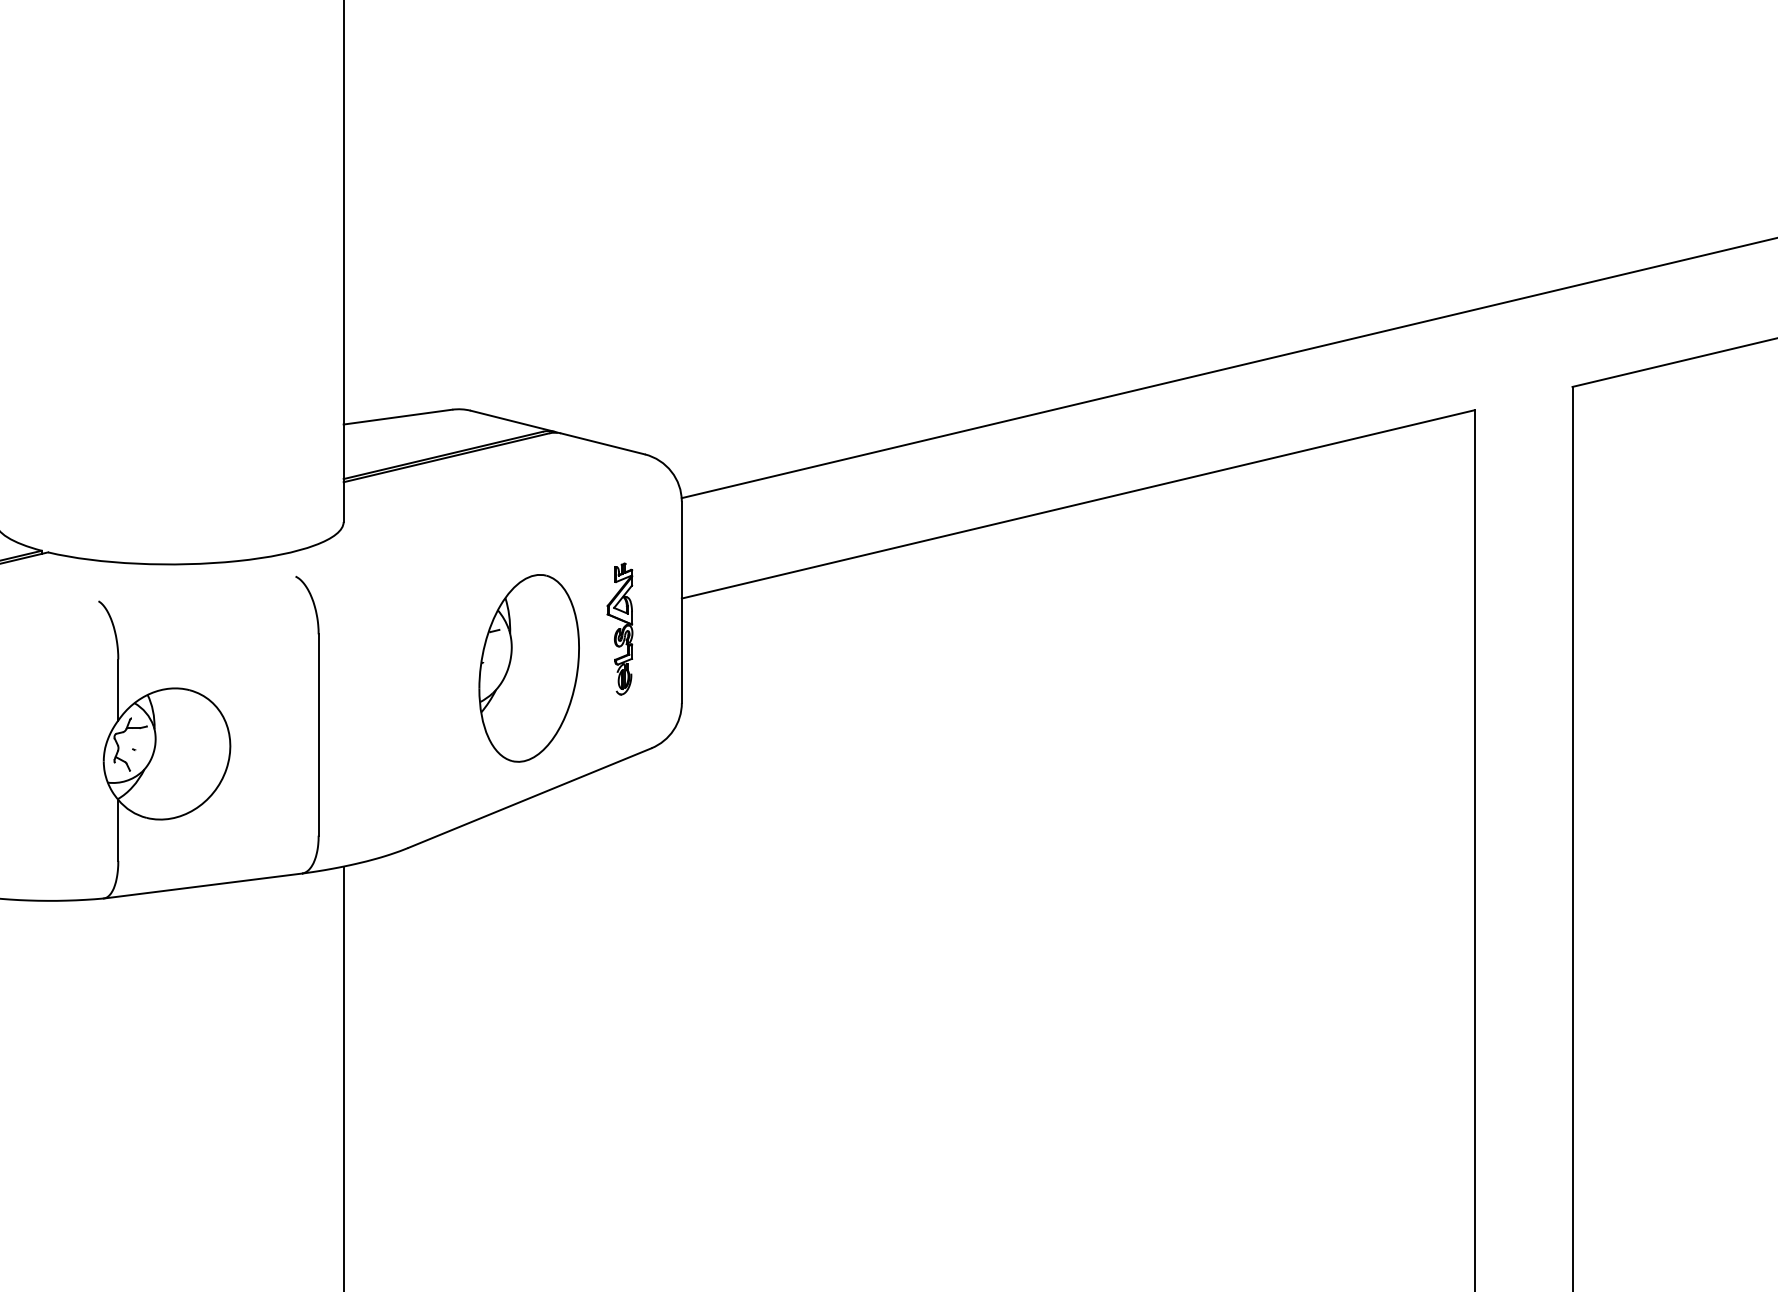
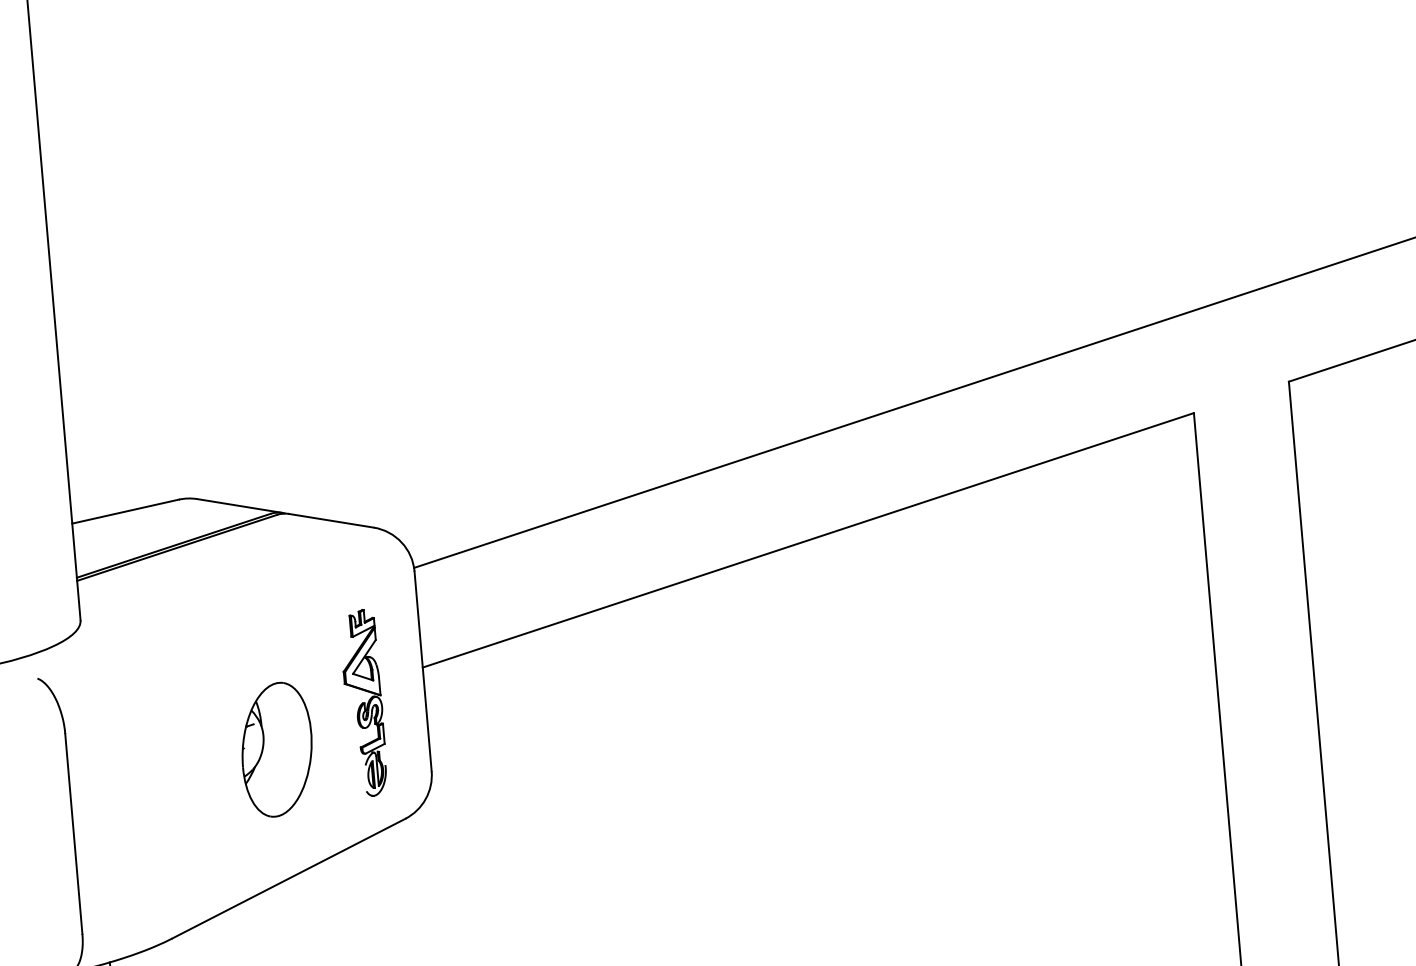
part: (619, 628) -> (363, 702), size x1.43
part: (528, 667) -> (276, 749), size x0.71

